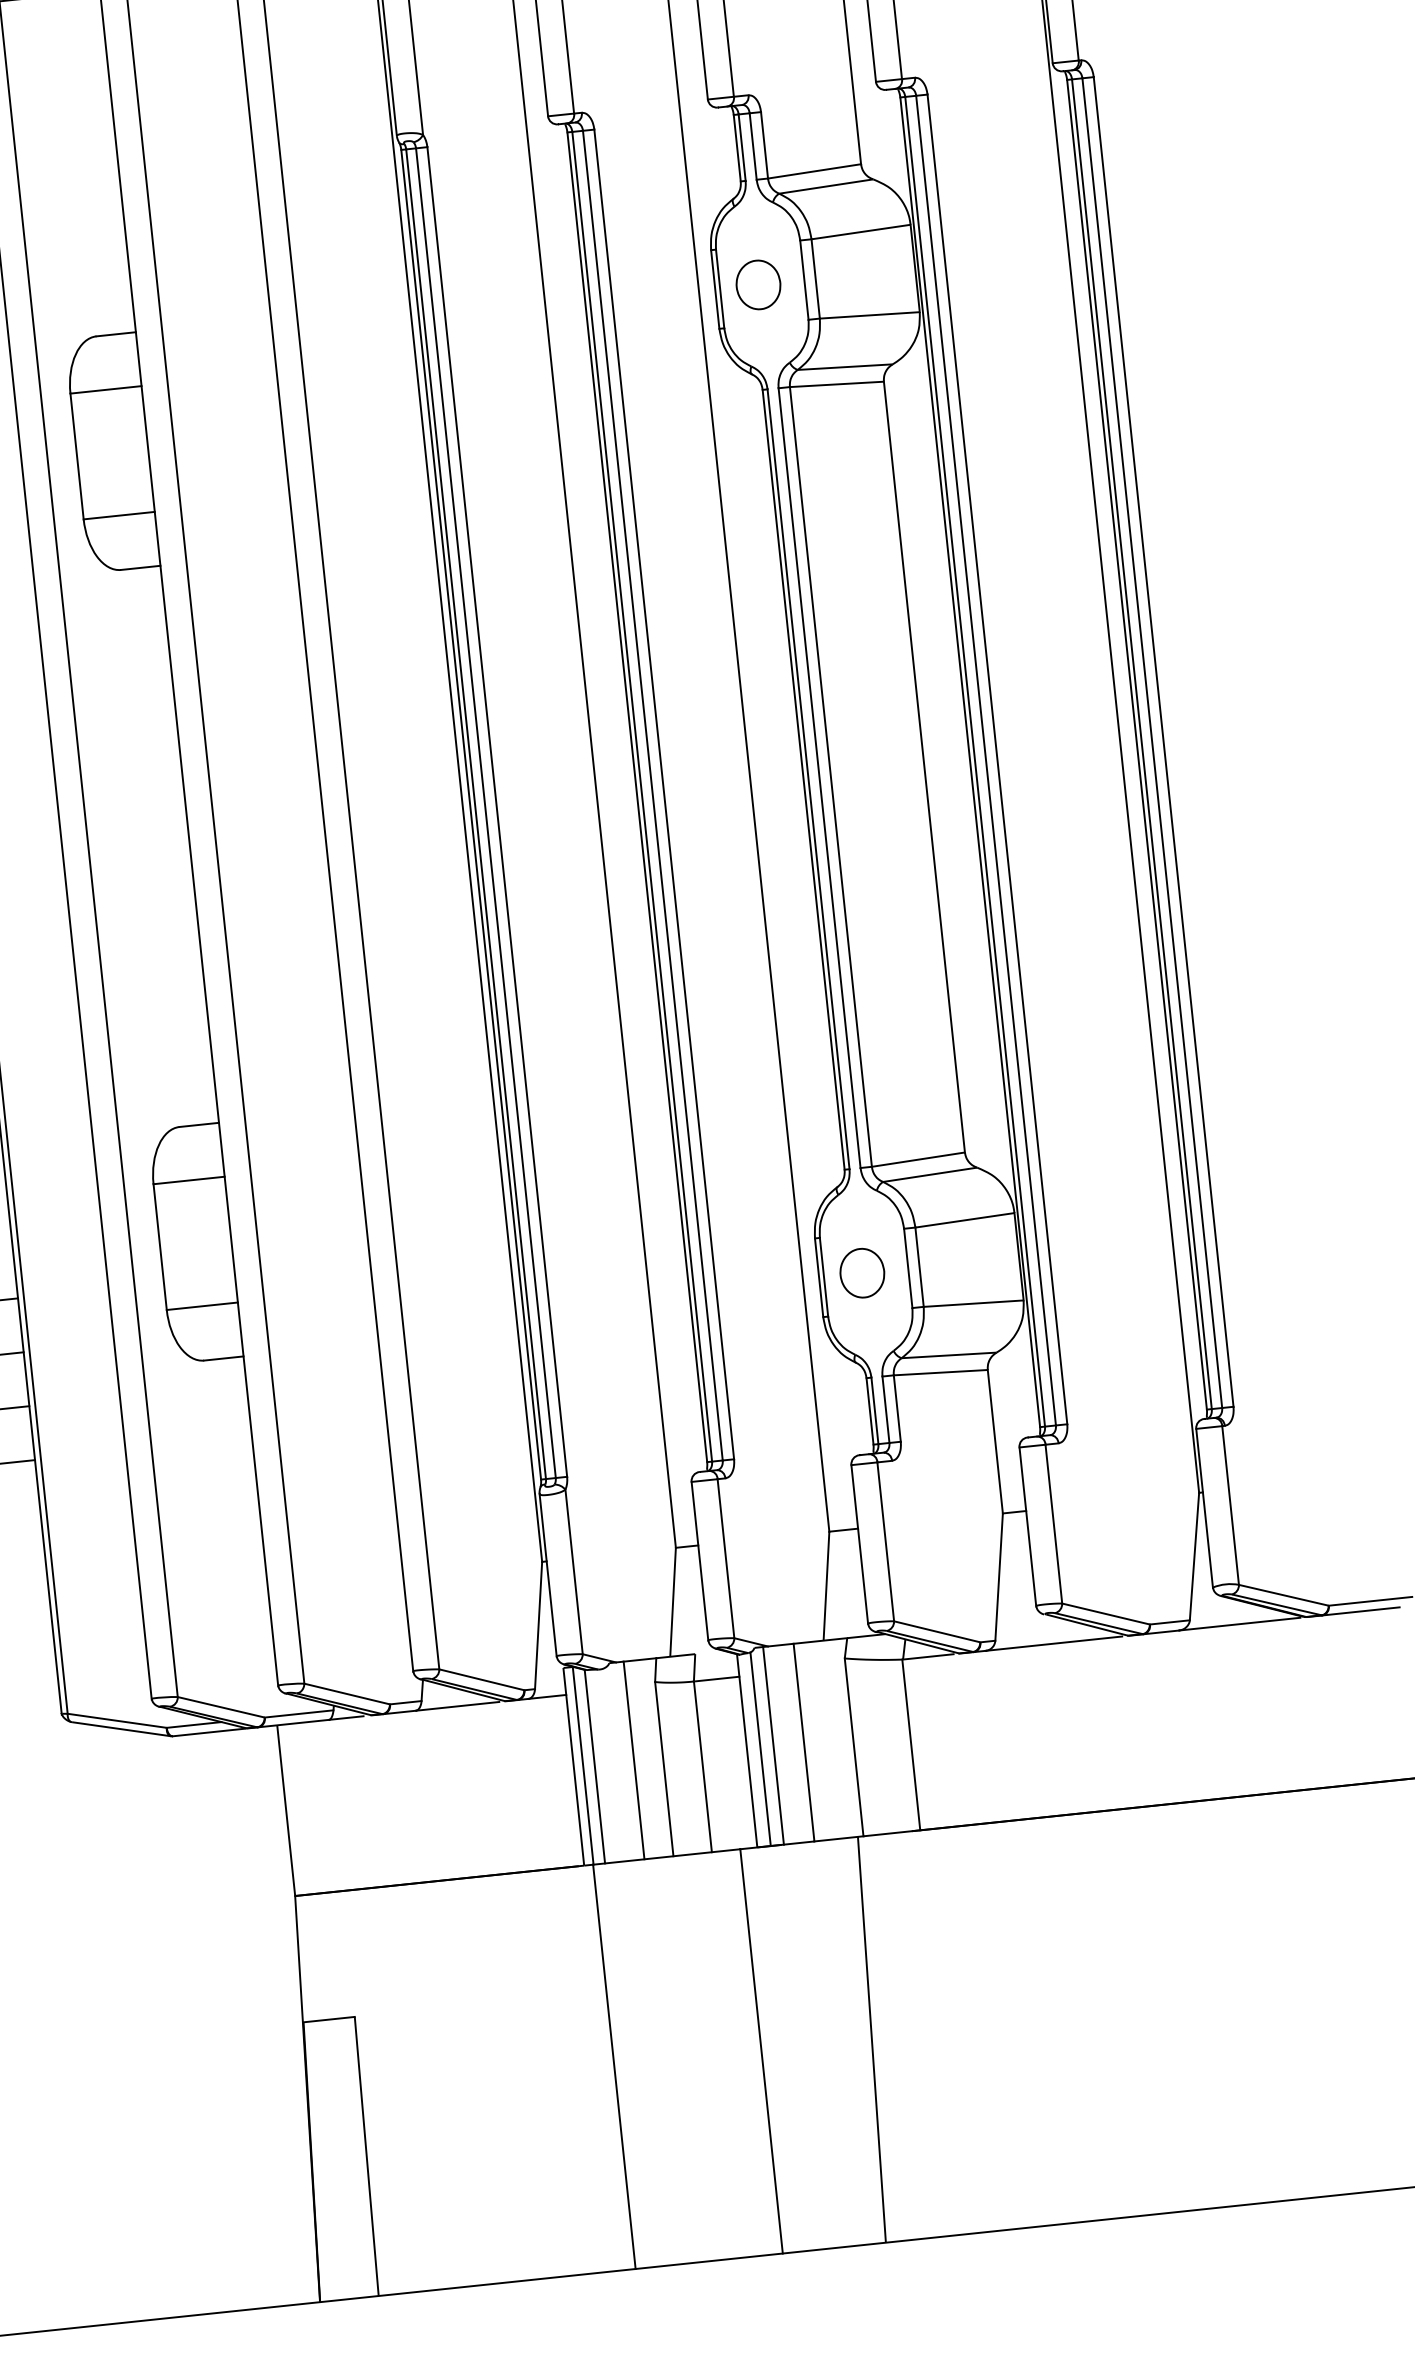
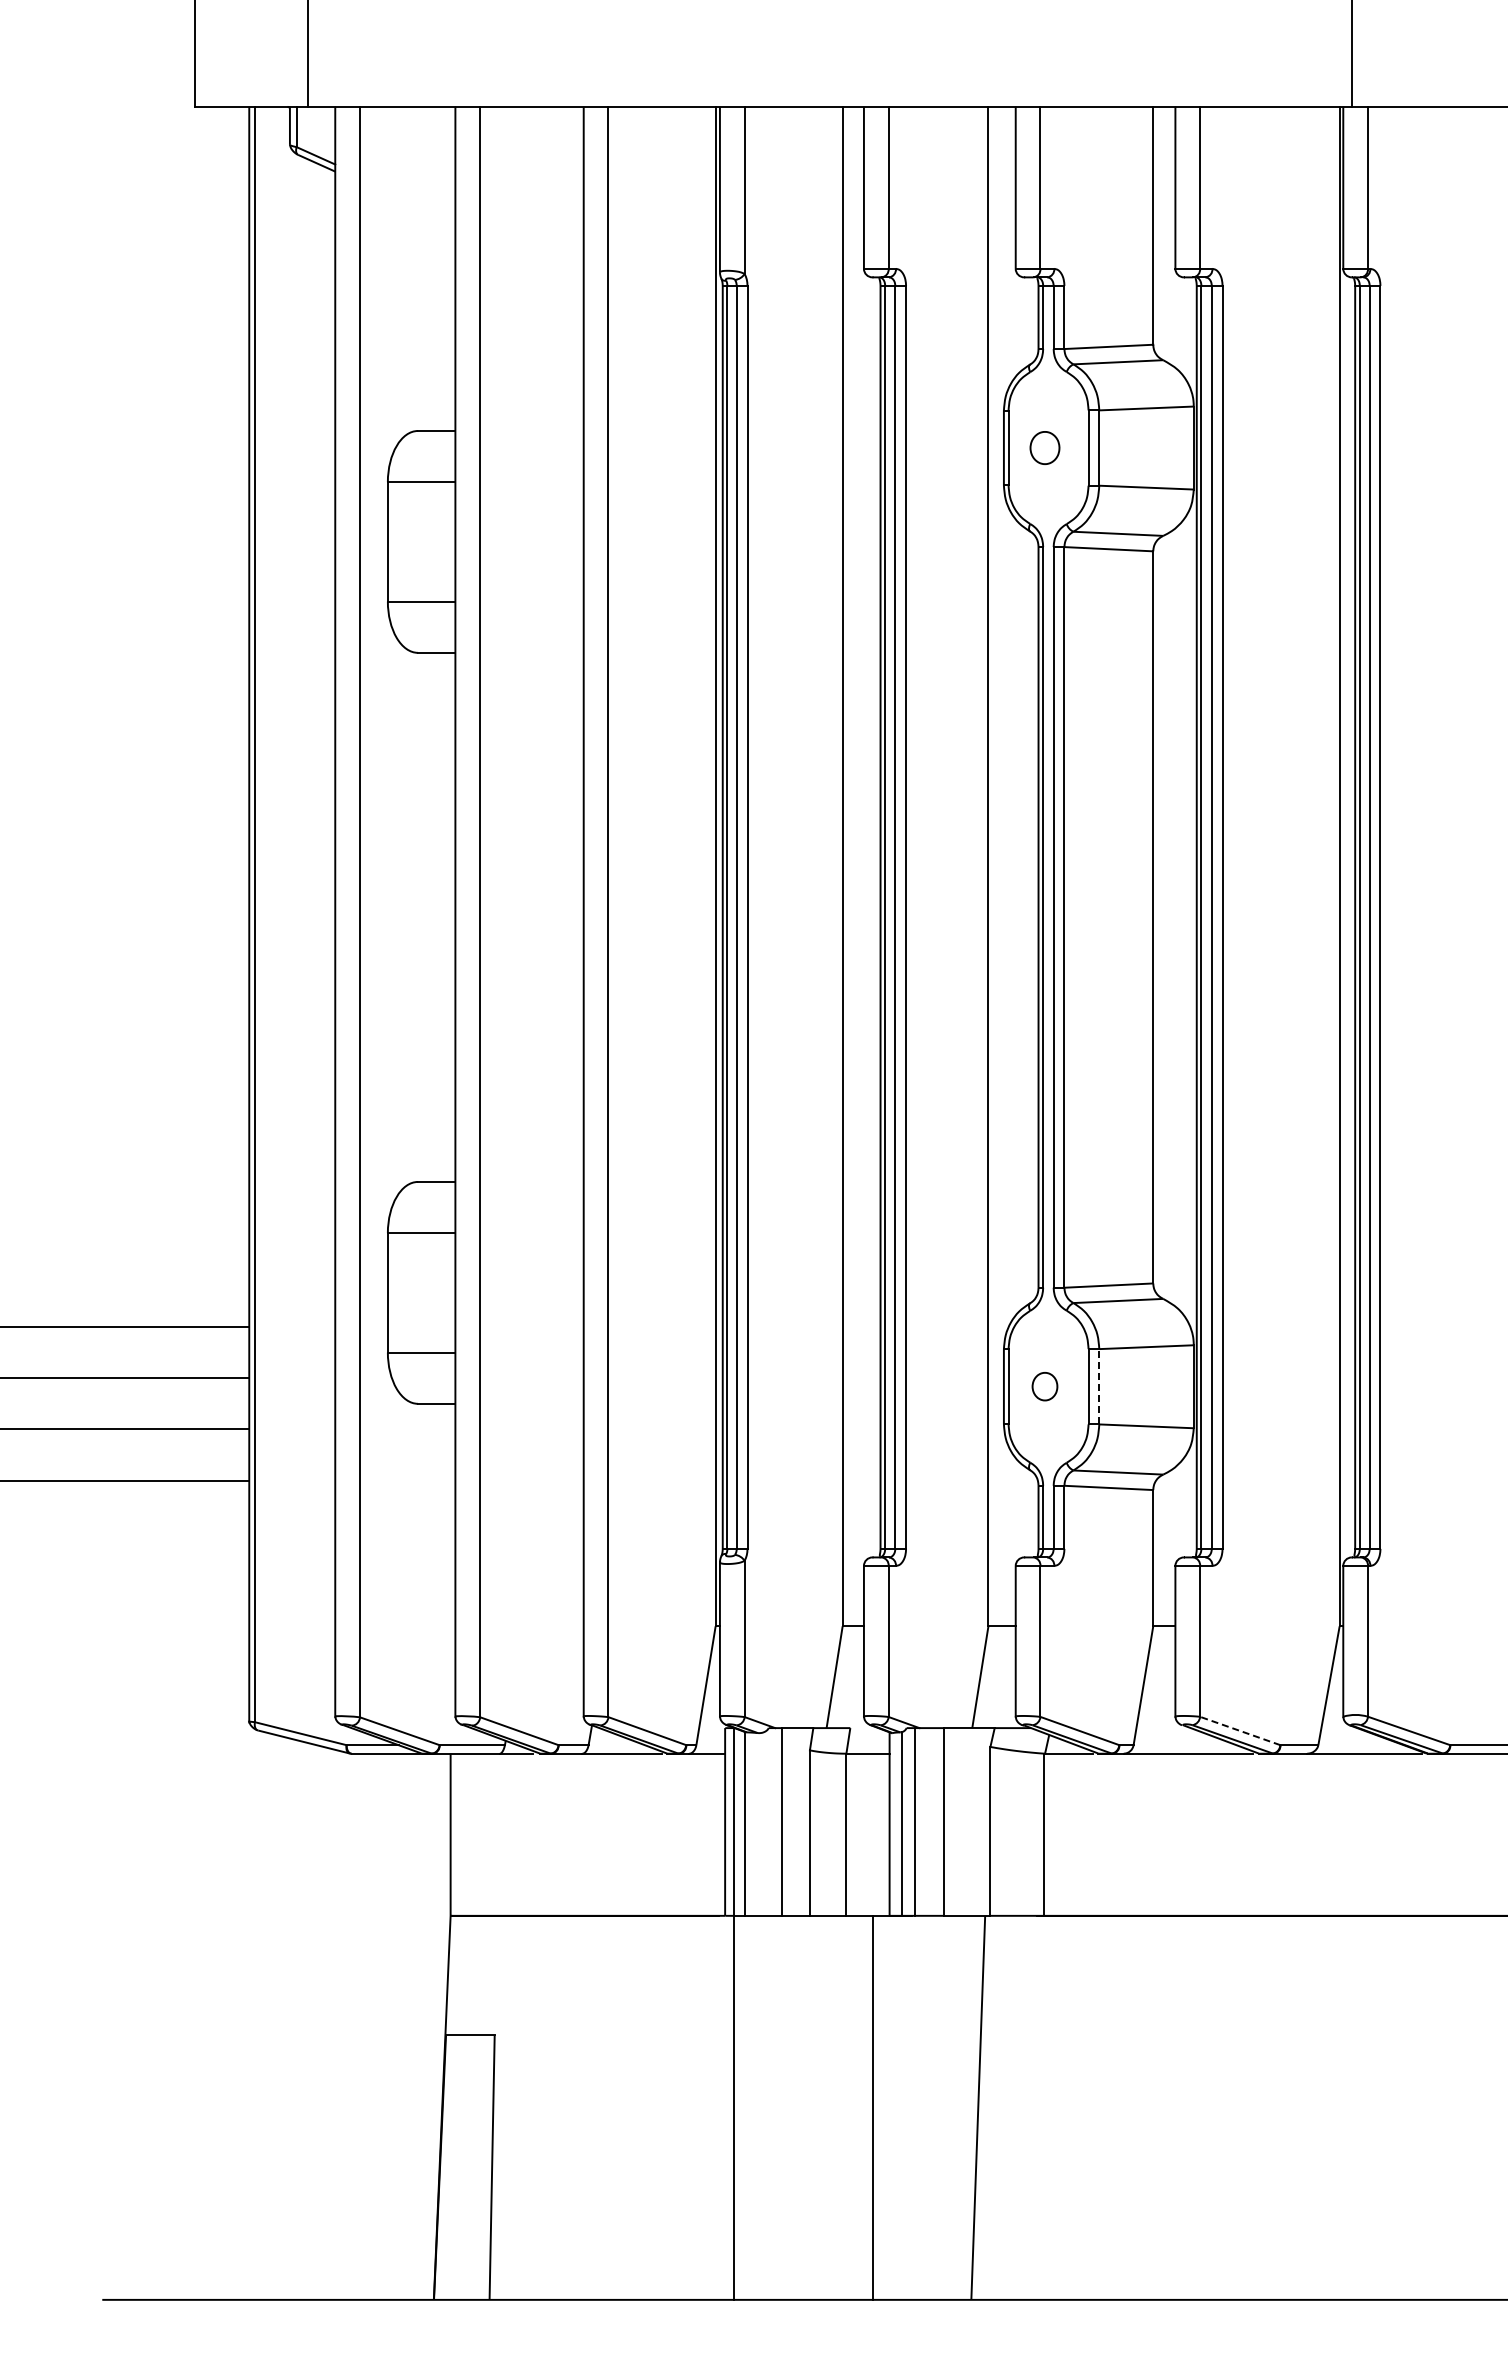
part: (757, 284) -> (1044, 447), size x0.7
line: (919, 1266) -> (1099, 1386), solid -> dashed
part: (861, 1273) -> (1044, 1386), size x0.6
line: (1106, 1614) -> (1240, 1731), solid -> dashed

